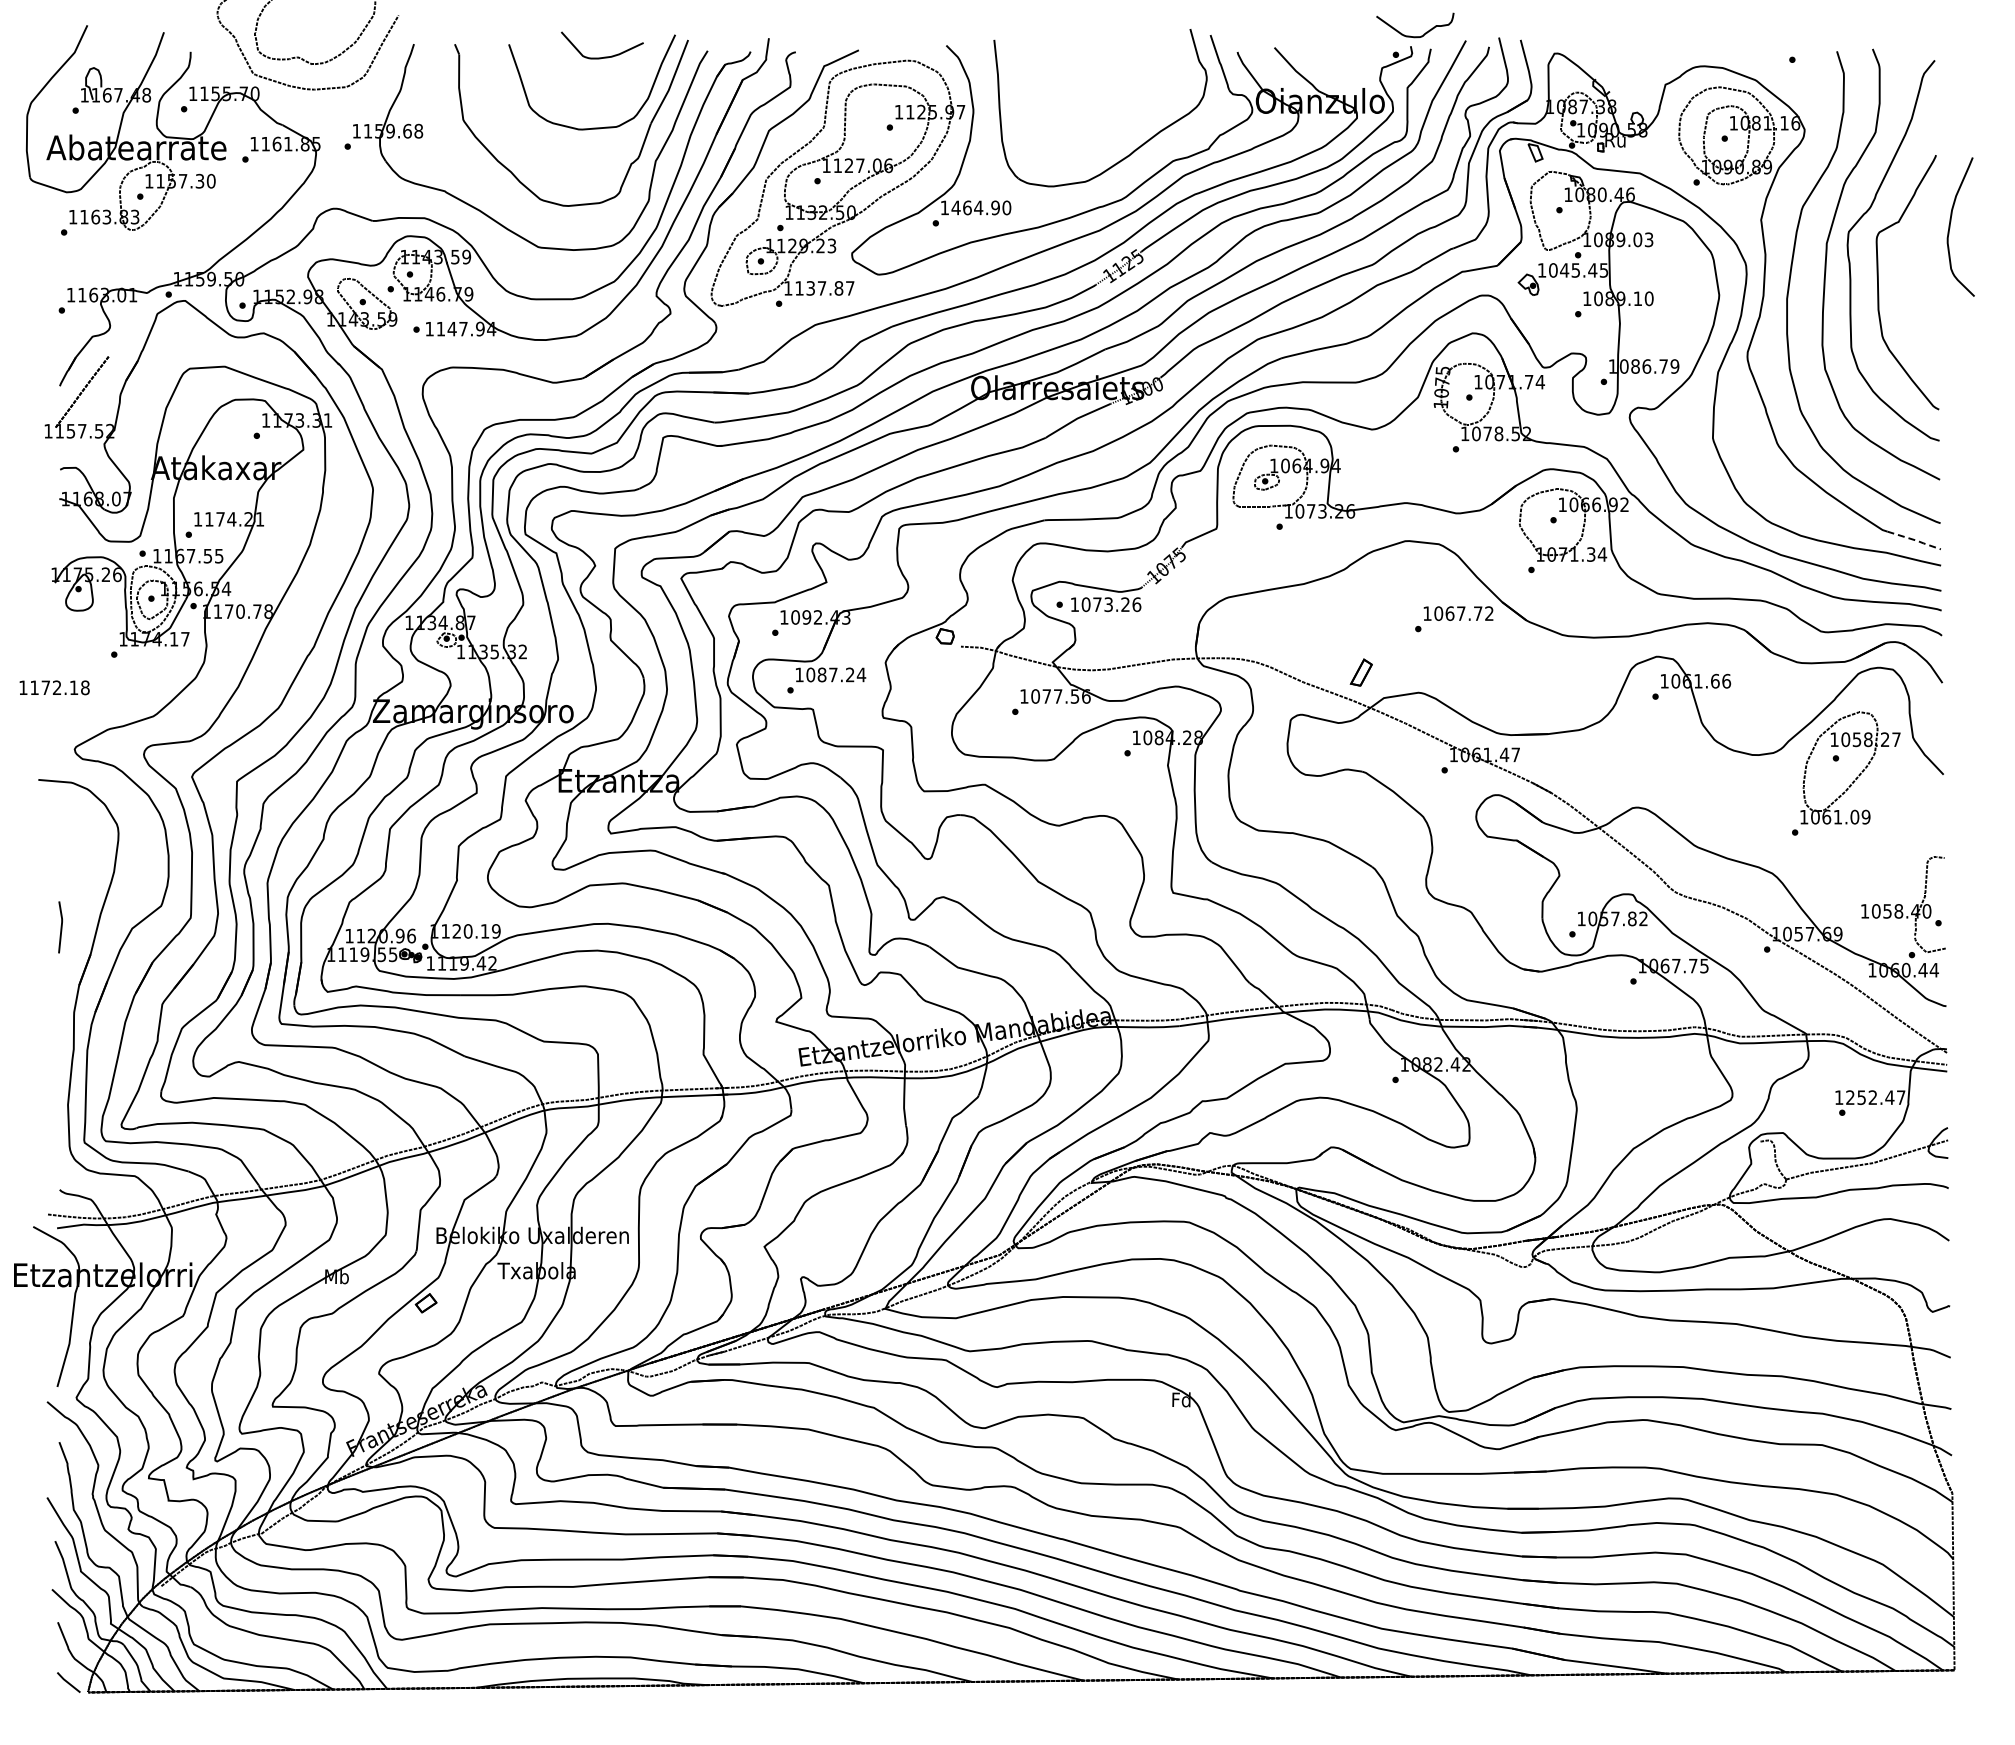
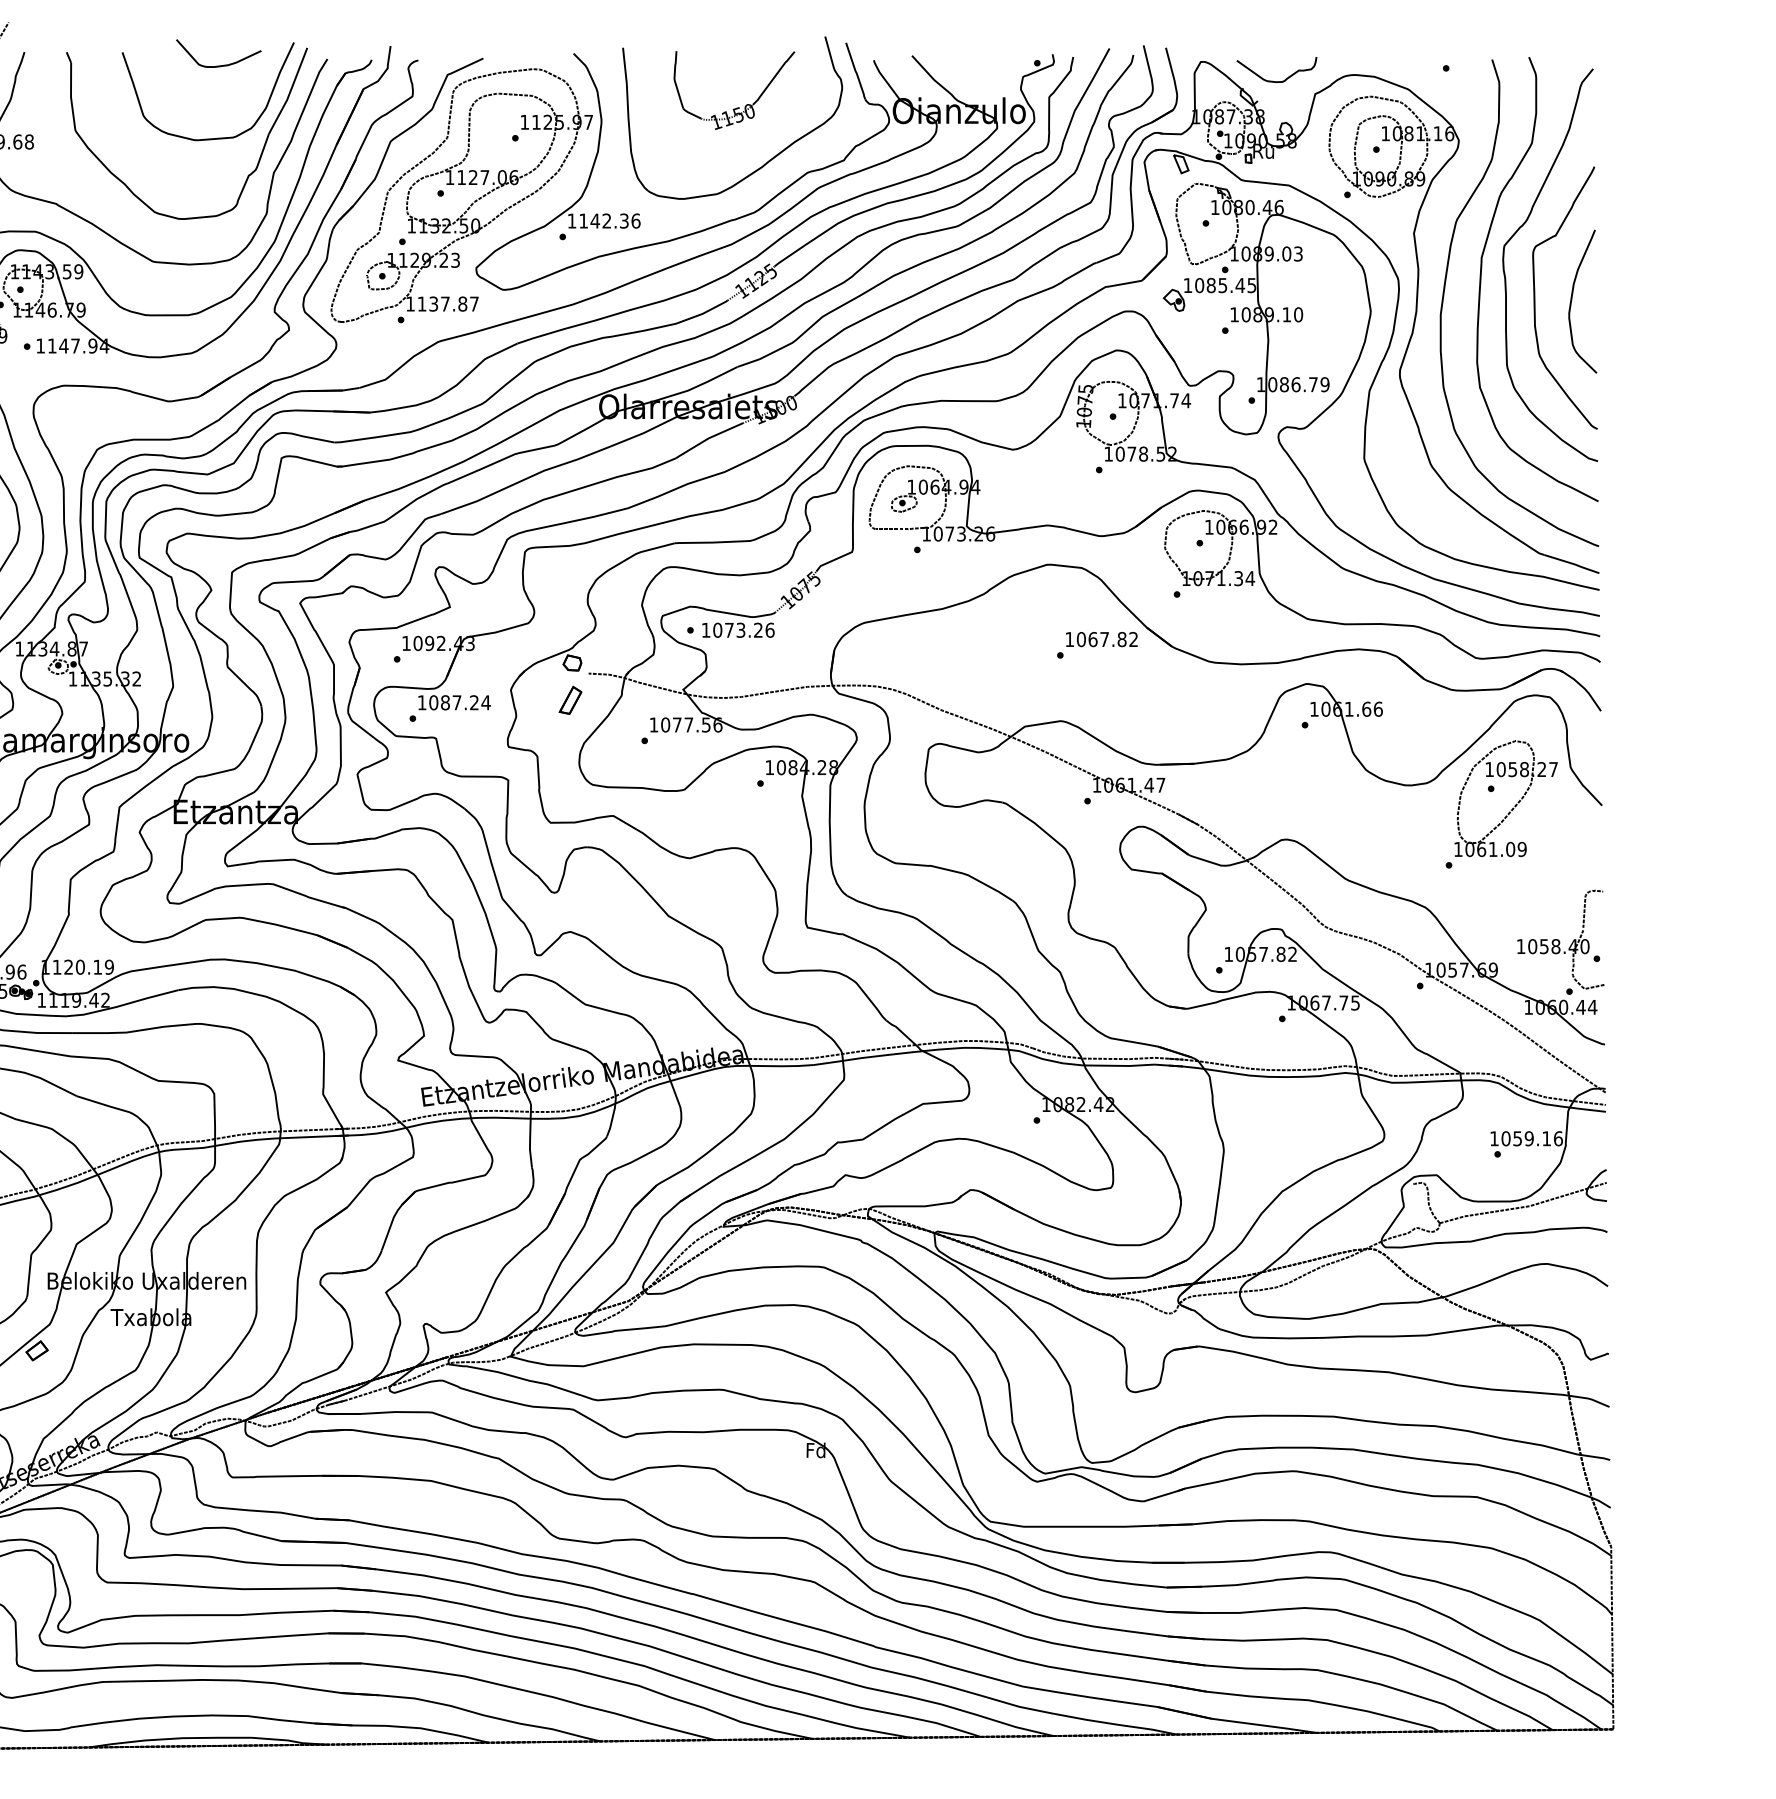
curve: (1415, 36) -> (1277, 81), moved
part: (1105, 97) -> (737, 107), added
text: (981, 207) -> (609, 220), 1464.90 -> 1142.36
curve: (1951, 222) -> (1573, 296), moved
text: (1564, 270) -> (1211, 285), 1045.45 -> 1085.45
line: (1915, 540) -> (1573, 564), dashed -> solid
text: (1477, 613) -> (1121, 639), 1067.72 -> 1067.82
part: (1360, 672) -> (569, 700), moved
text: (1875, 1097) -> (1531, 1138), 1252.47 -> 1059.16

